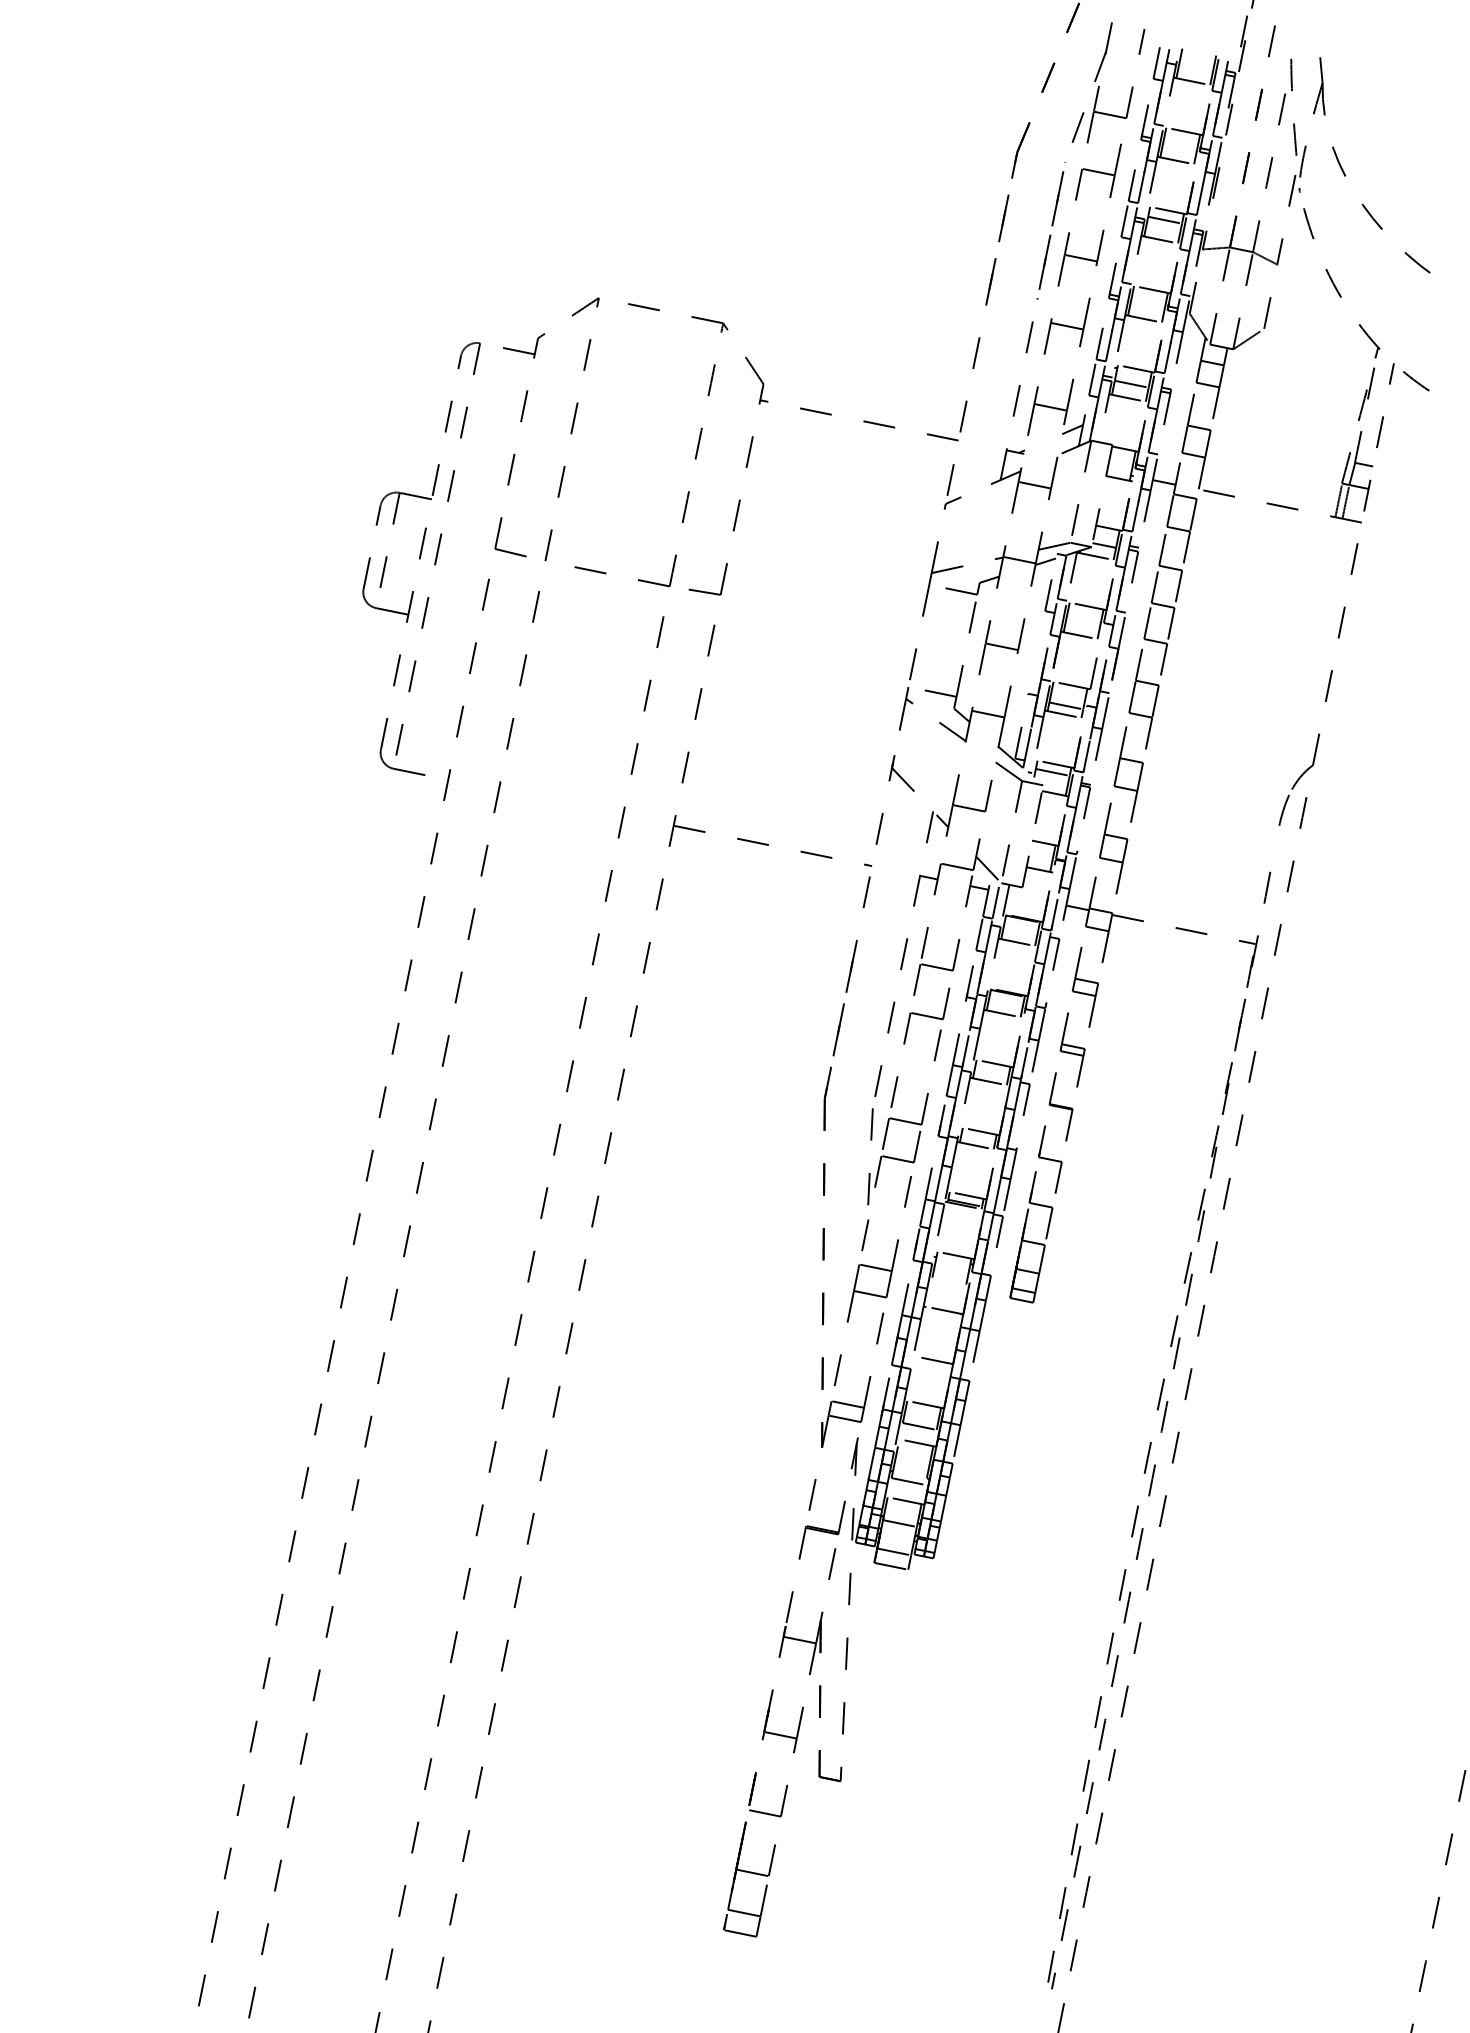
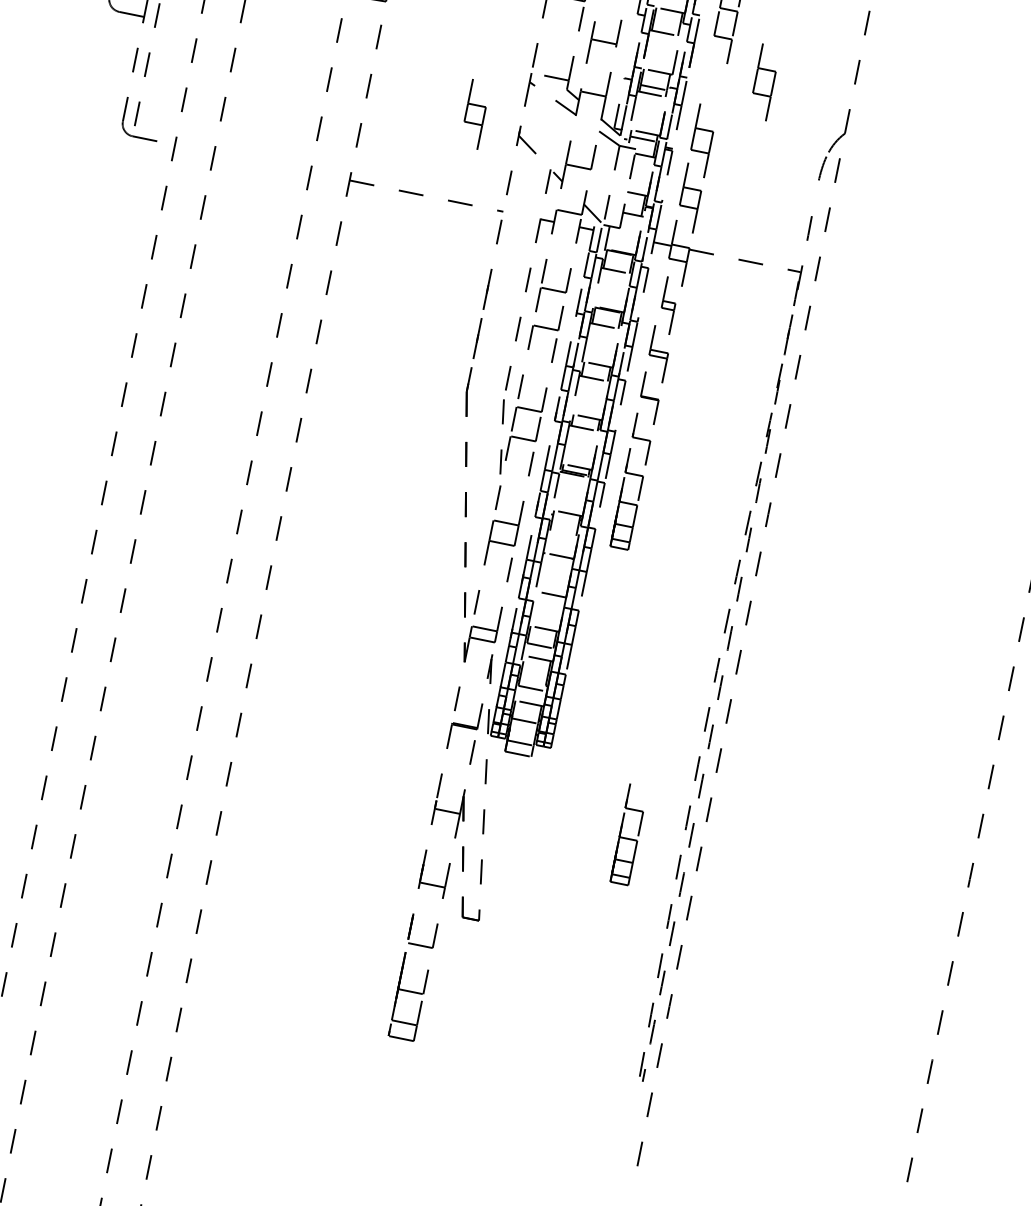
part: (1143, 699) -> (764, 82), moved
part: (835, 740) -> (475, 114), added
part: (1084, 987) -> (667, 305), size x0.7
part: (1031, 1670) -> (626, 834), added

